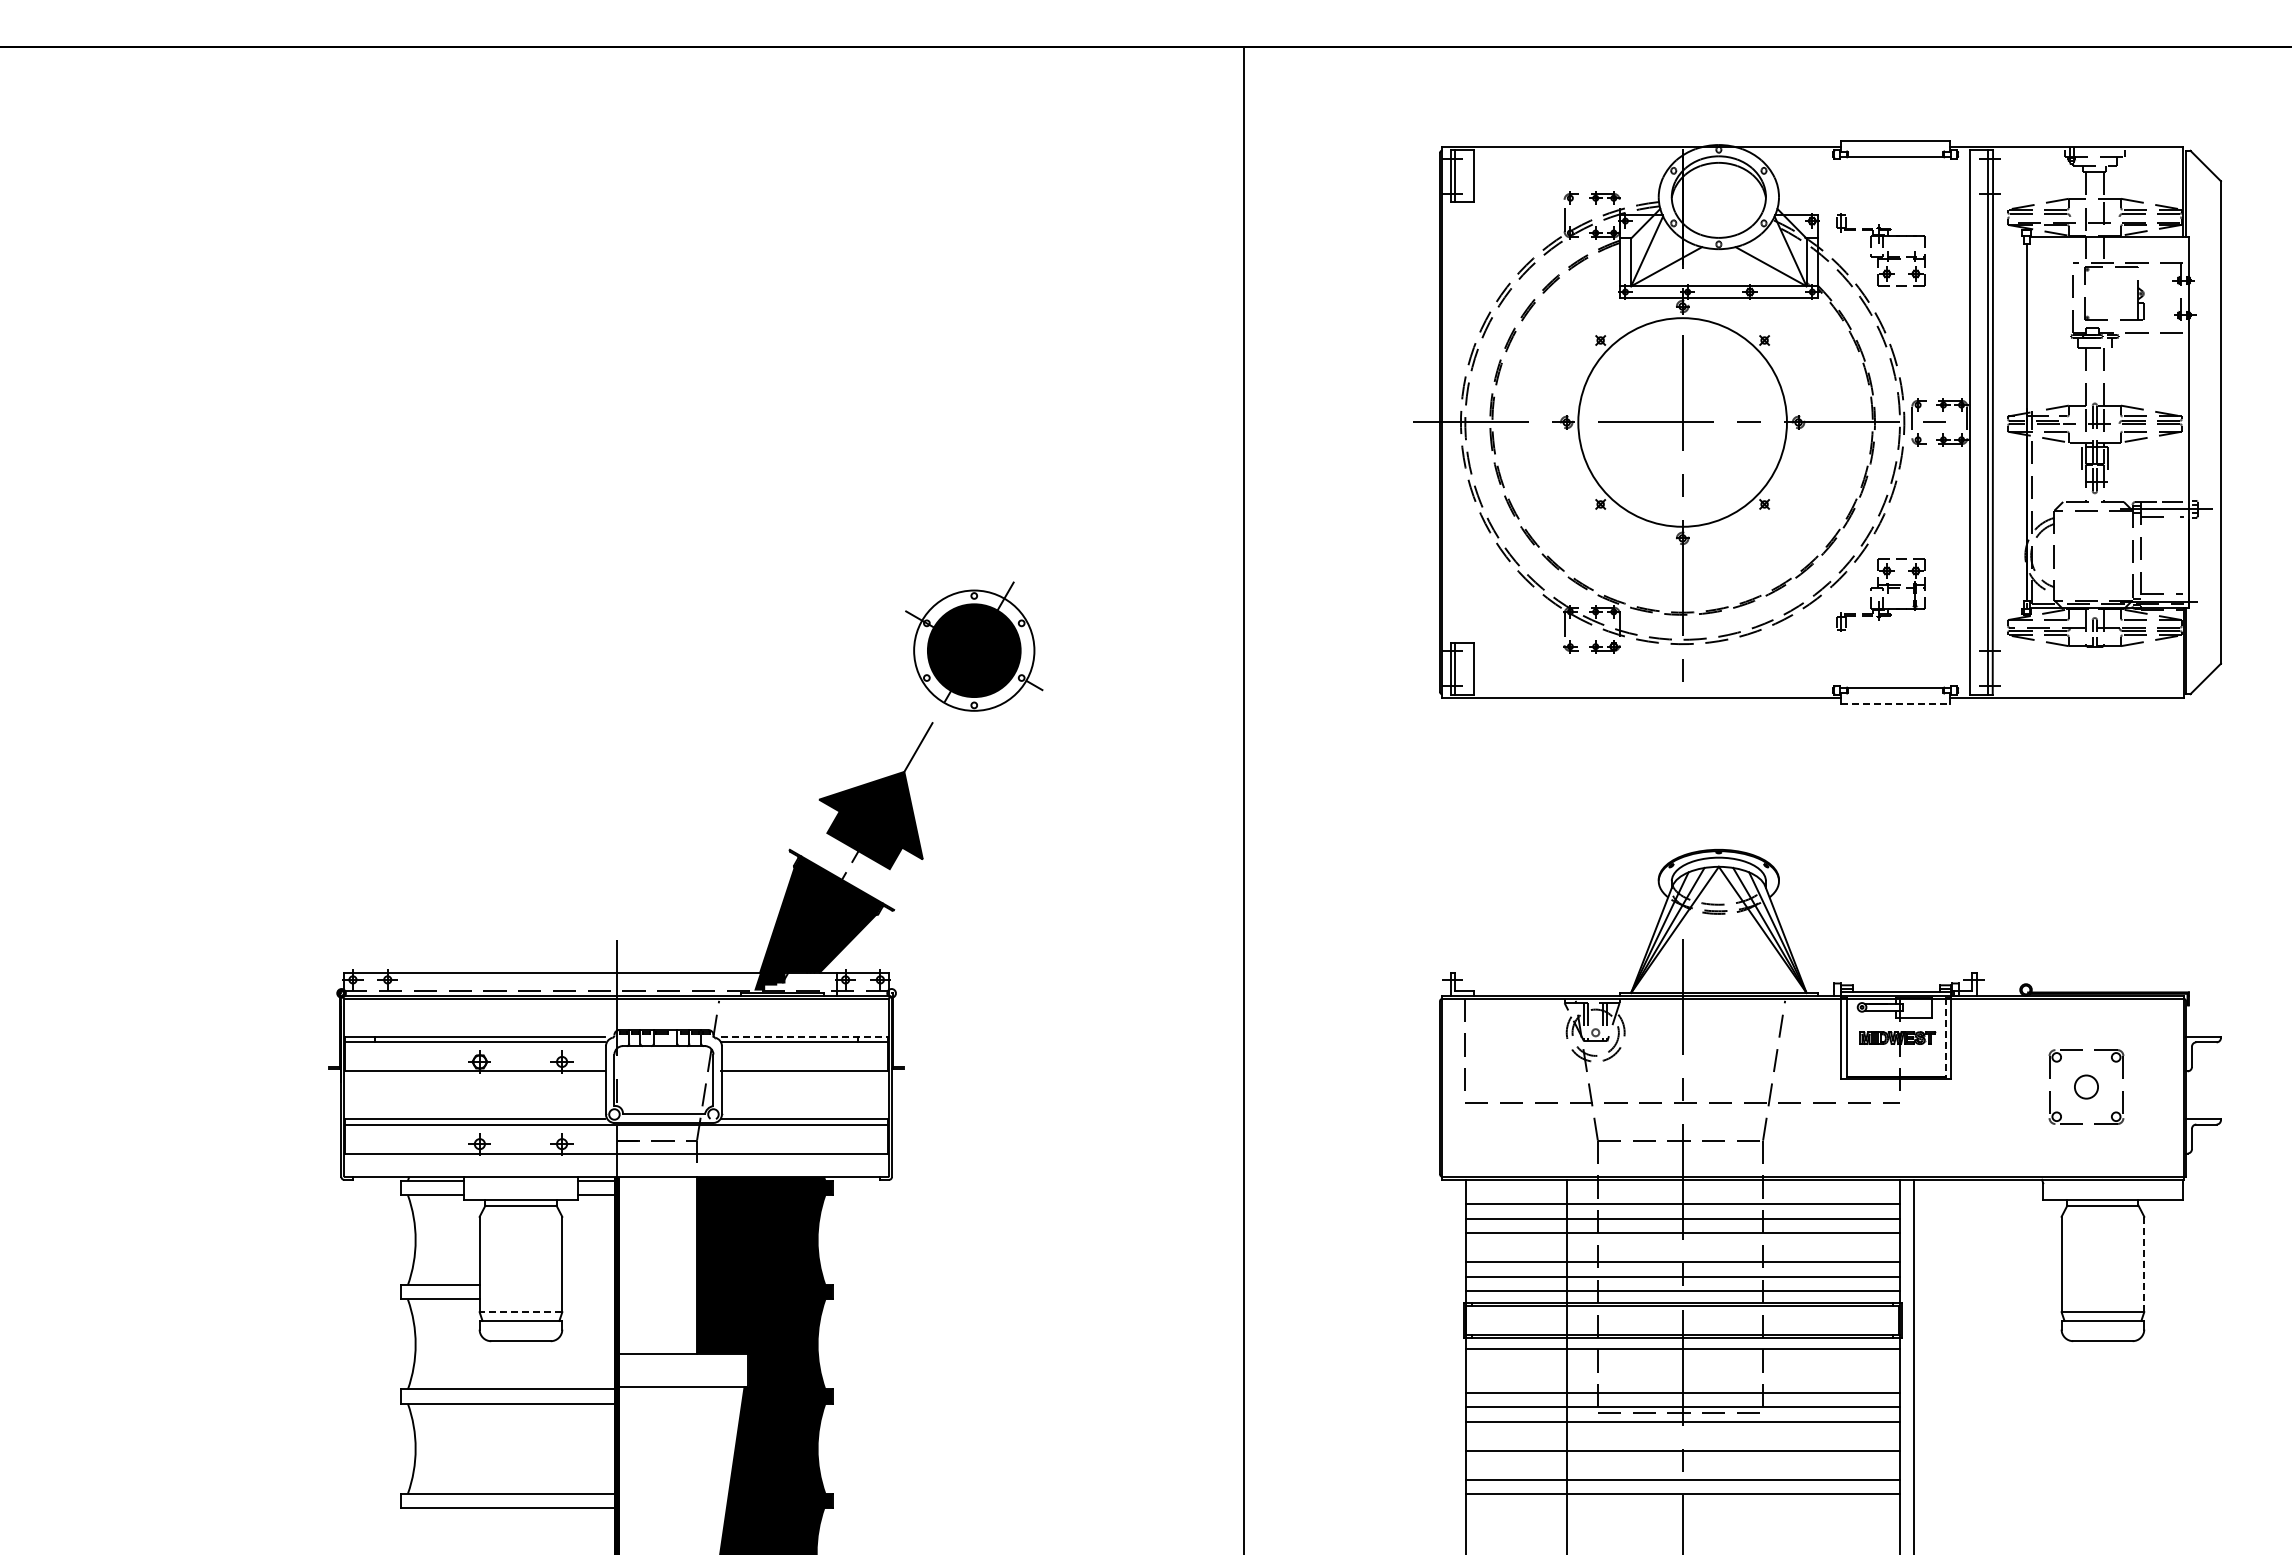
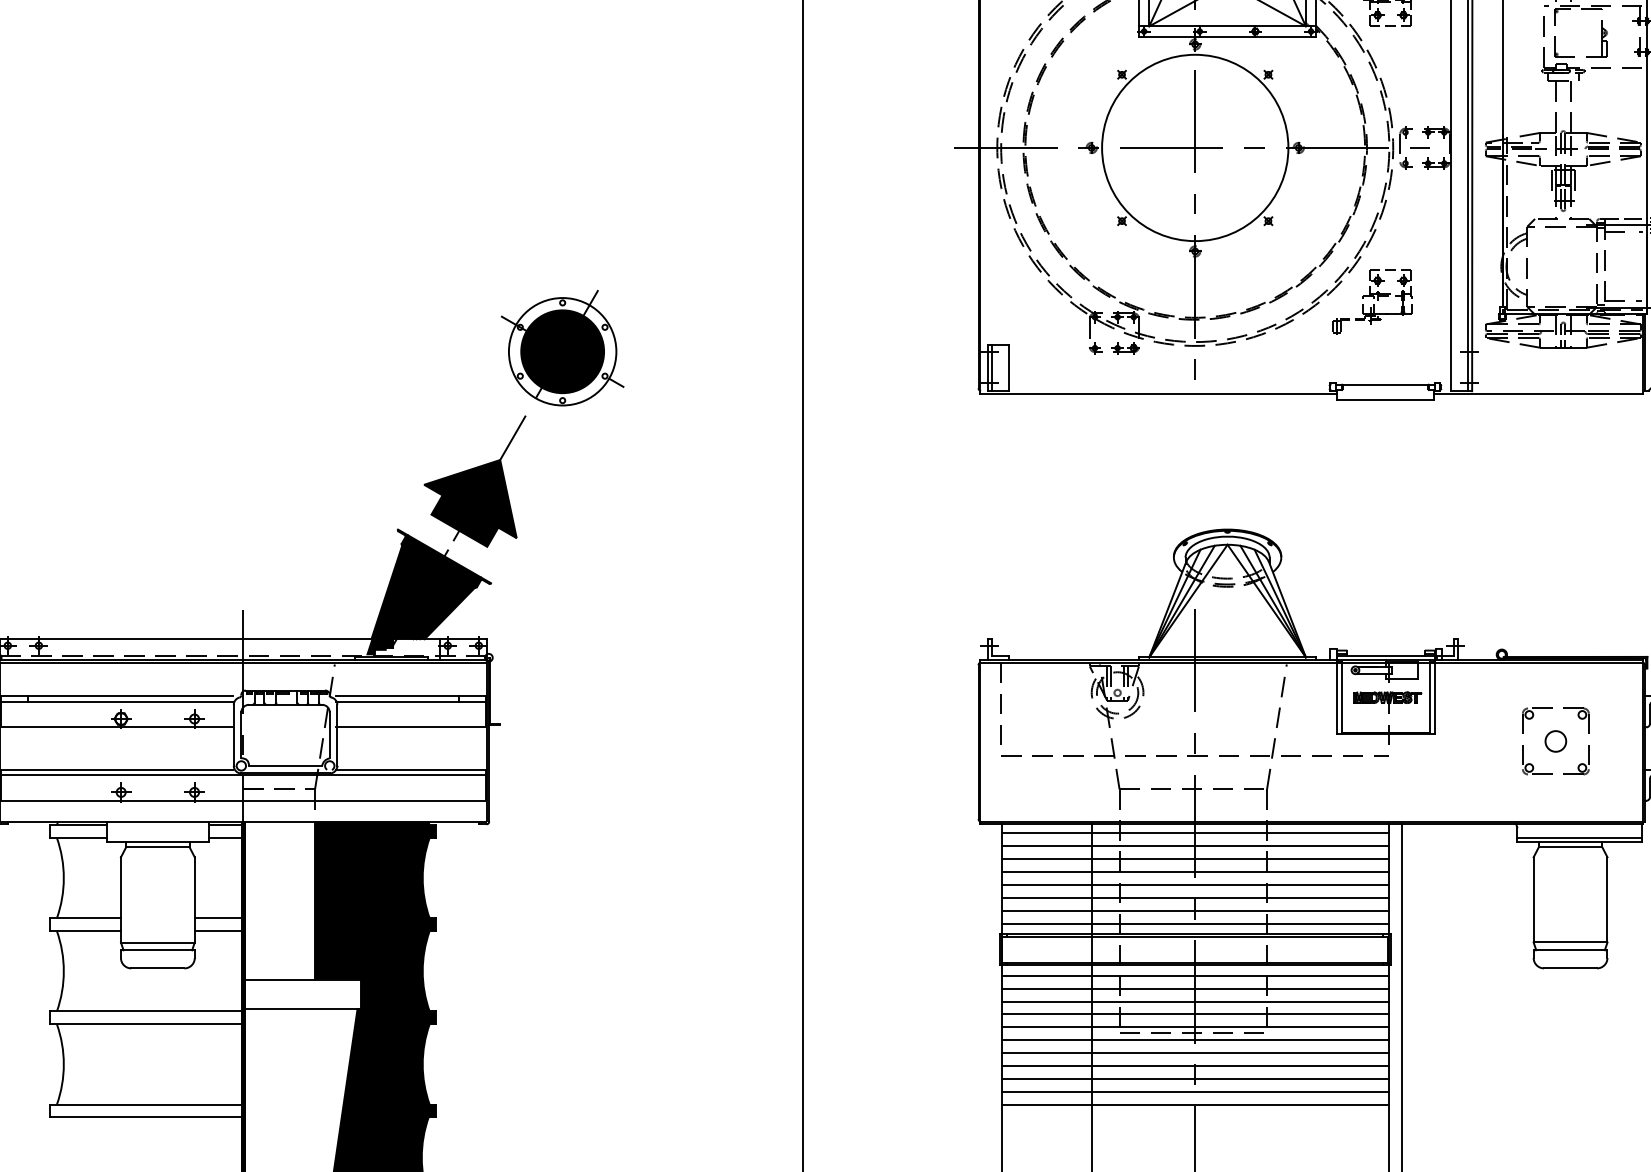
line: (1896, 704) -> (1386, 399), dashed -> solid
line: (804, 1036) -> (411, 696), dashed -> solid
line: (1945, 1037) -> (1429, 697), dashed -> solid
line: (1682, 1189) -> (1195, 832), added
line: (2113, 1195) -> (1579, 838), added
line: (1682, 1247) -> (1195, 884), added
line: (2144, 1264) -> (1607, 899), dashed -> solid
line: (589, 1285) -> (219, 918), added
line: (589, 1299) -> (219, 931), added
line: (520, 1312) -> (157, 942), dashed -> solid
line: (1682, 1363) -> (1195, 988), added
line: (1682, 1378) -> (1195, 1001), added
line: (1682, 1436) -> (1195, 1053), added
line: (1682, 1465) -> (1195, 1079), added

